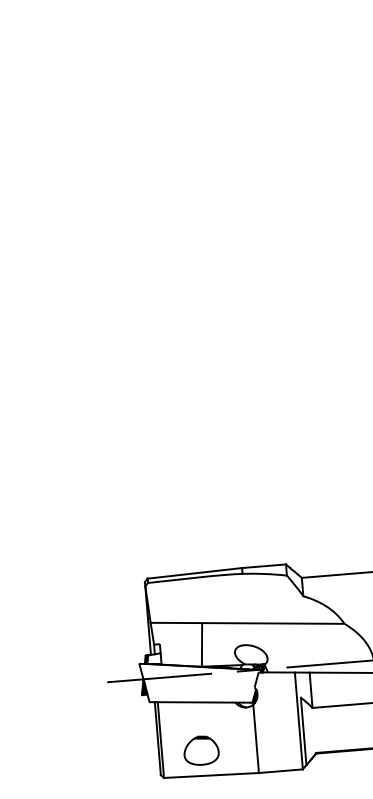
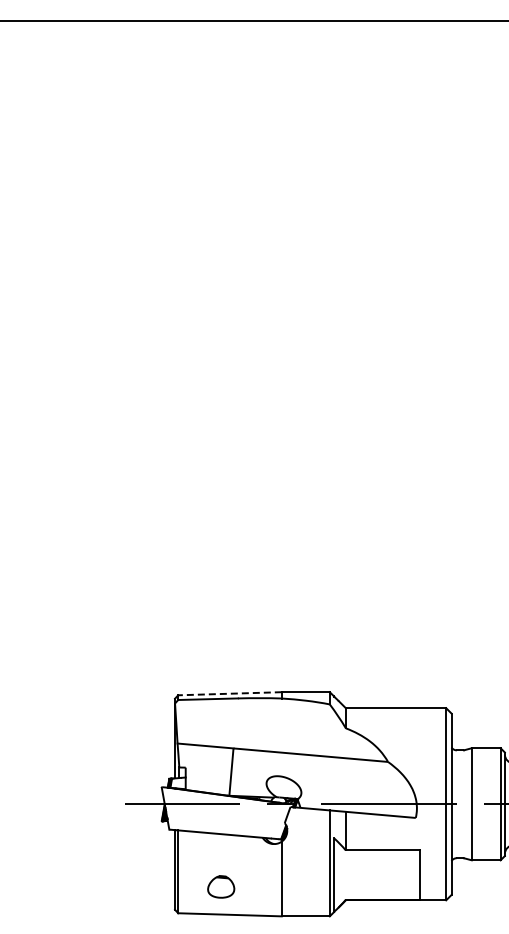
line: (195, 573) -> (230, 693), solid -> dashed
part: (200, 750) -> (220, 886), size x0.7

